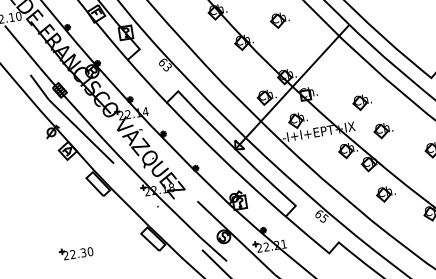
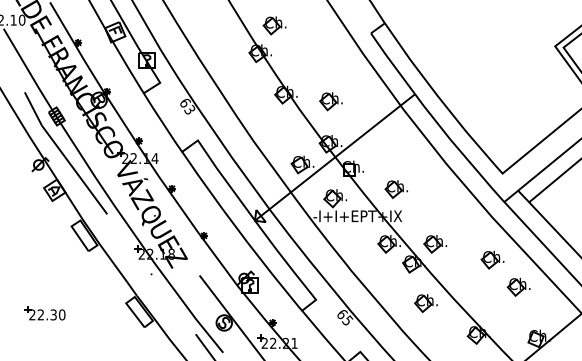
part: (279, 20) -> (330, 101), moved
part: (361, 102) -> (395, 189), moved
part: (382, 131) -> (434, 244), moved

